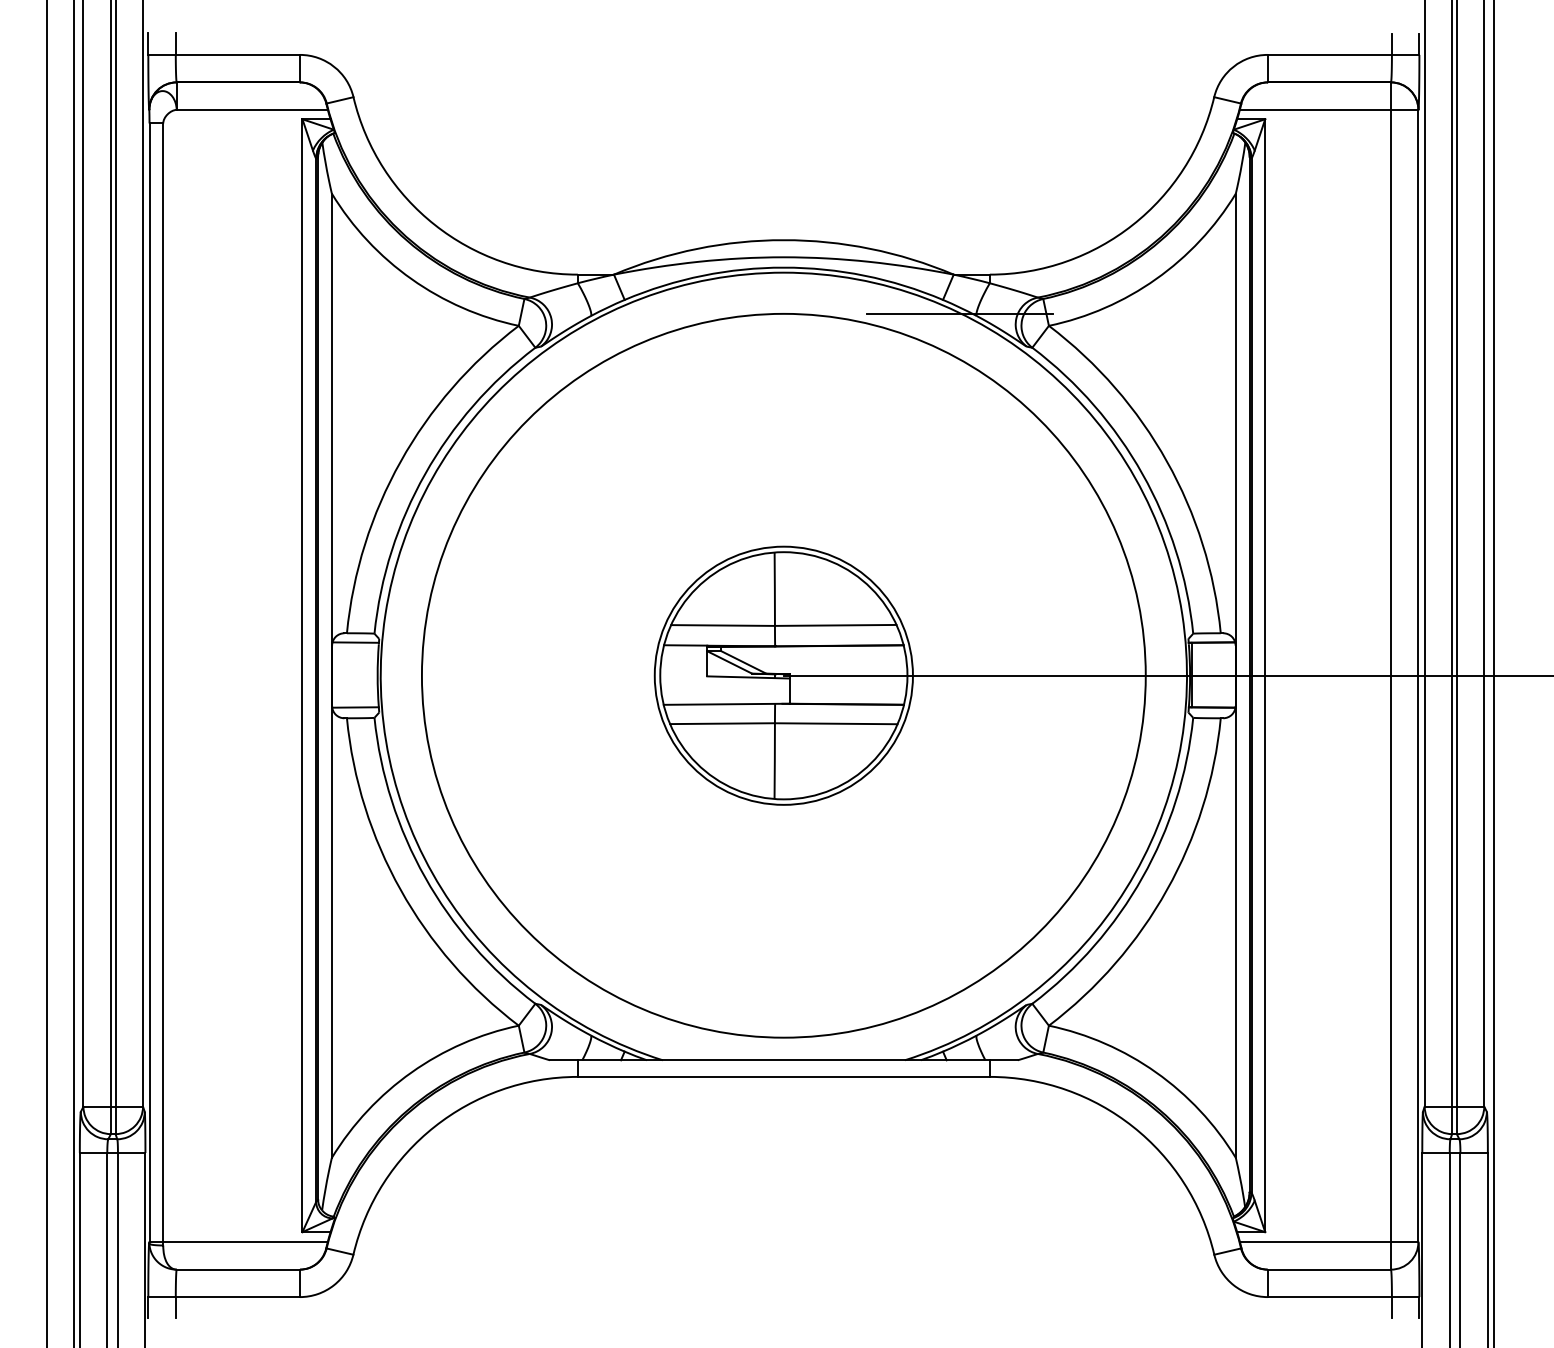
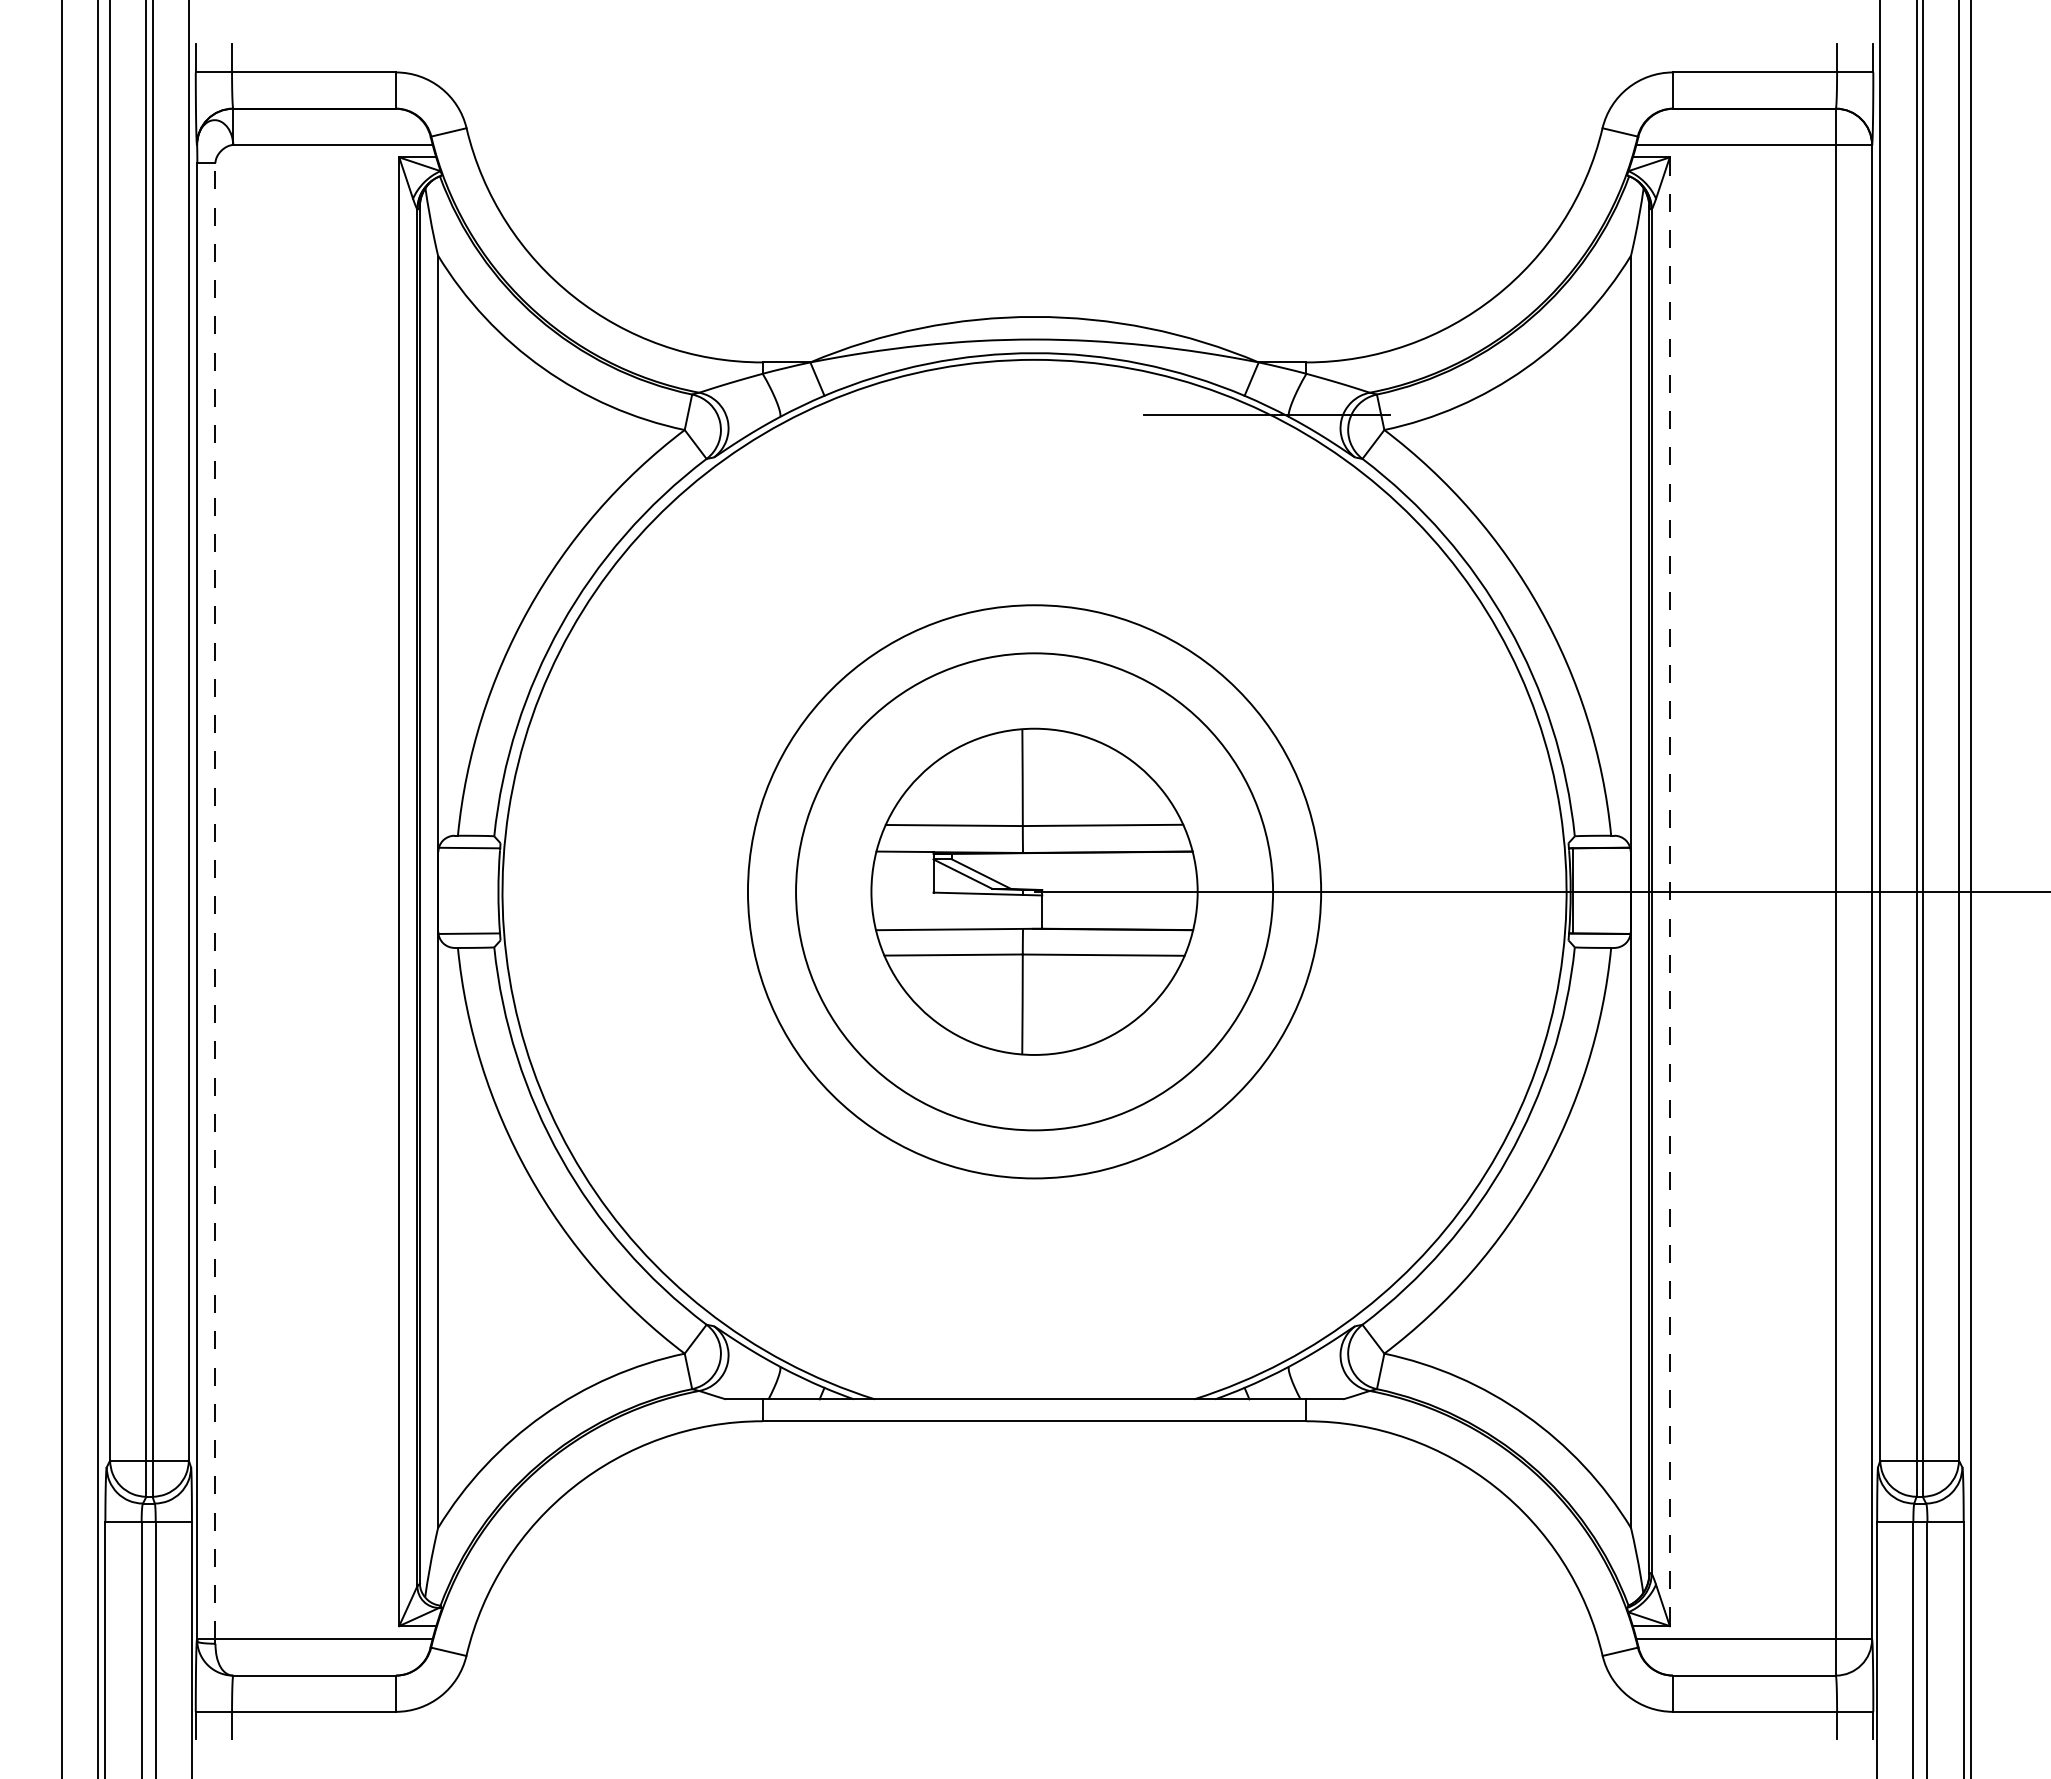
circle: (783, 675) -> (1034, 891), size x0.6
circle: (783, 675) -> (1034, 891), size x1.4
line: (1264, 676) -> (1669, 892), solid -> dashed
line: (163, 682) -> (215, 900), solid -> dashed

